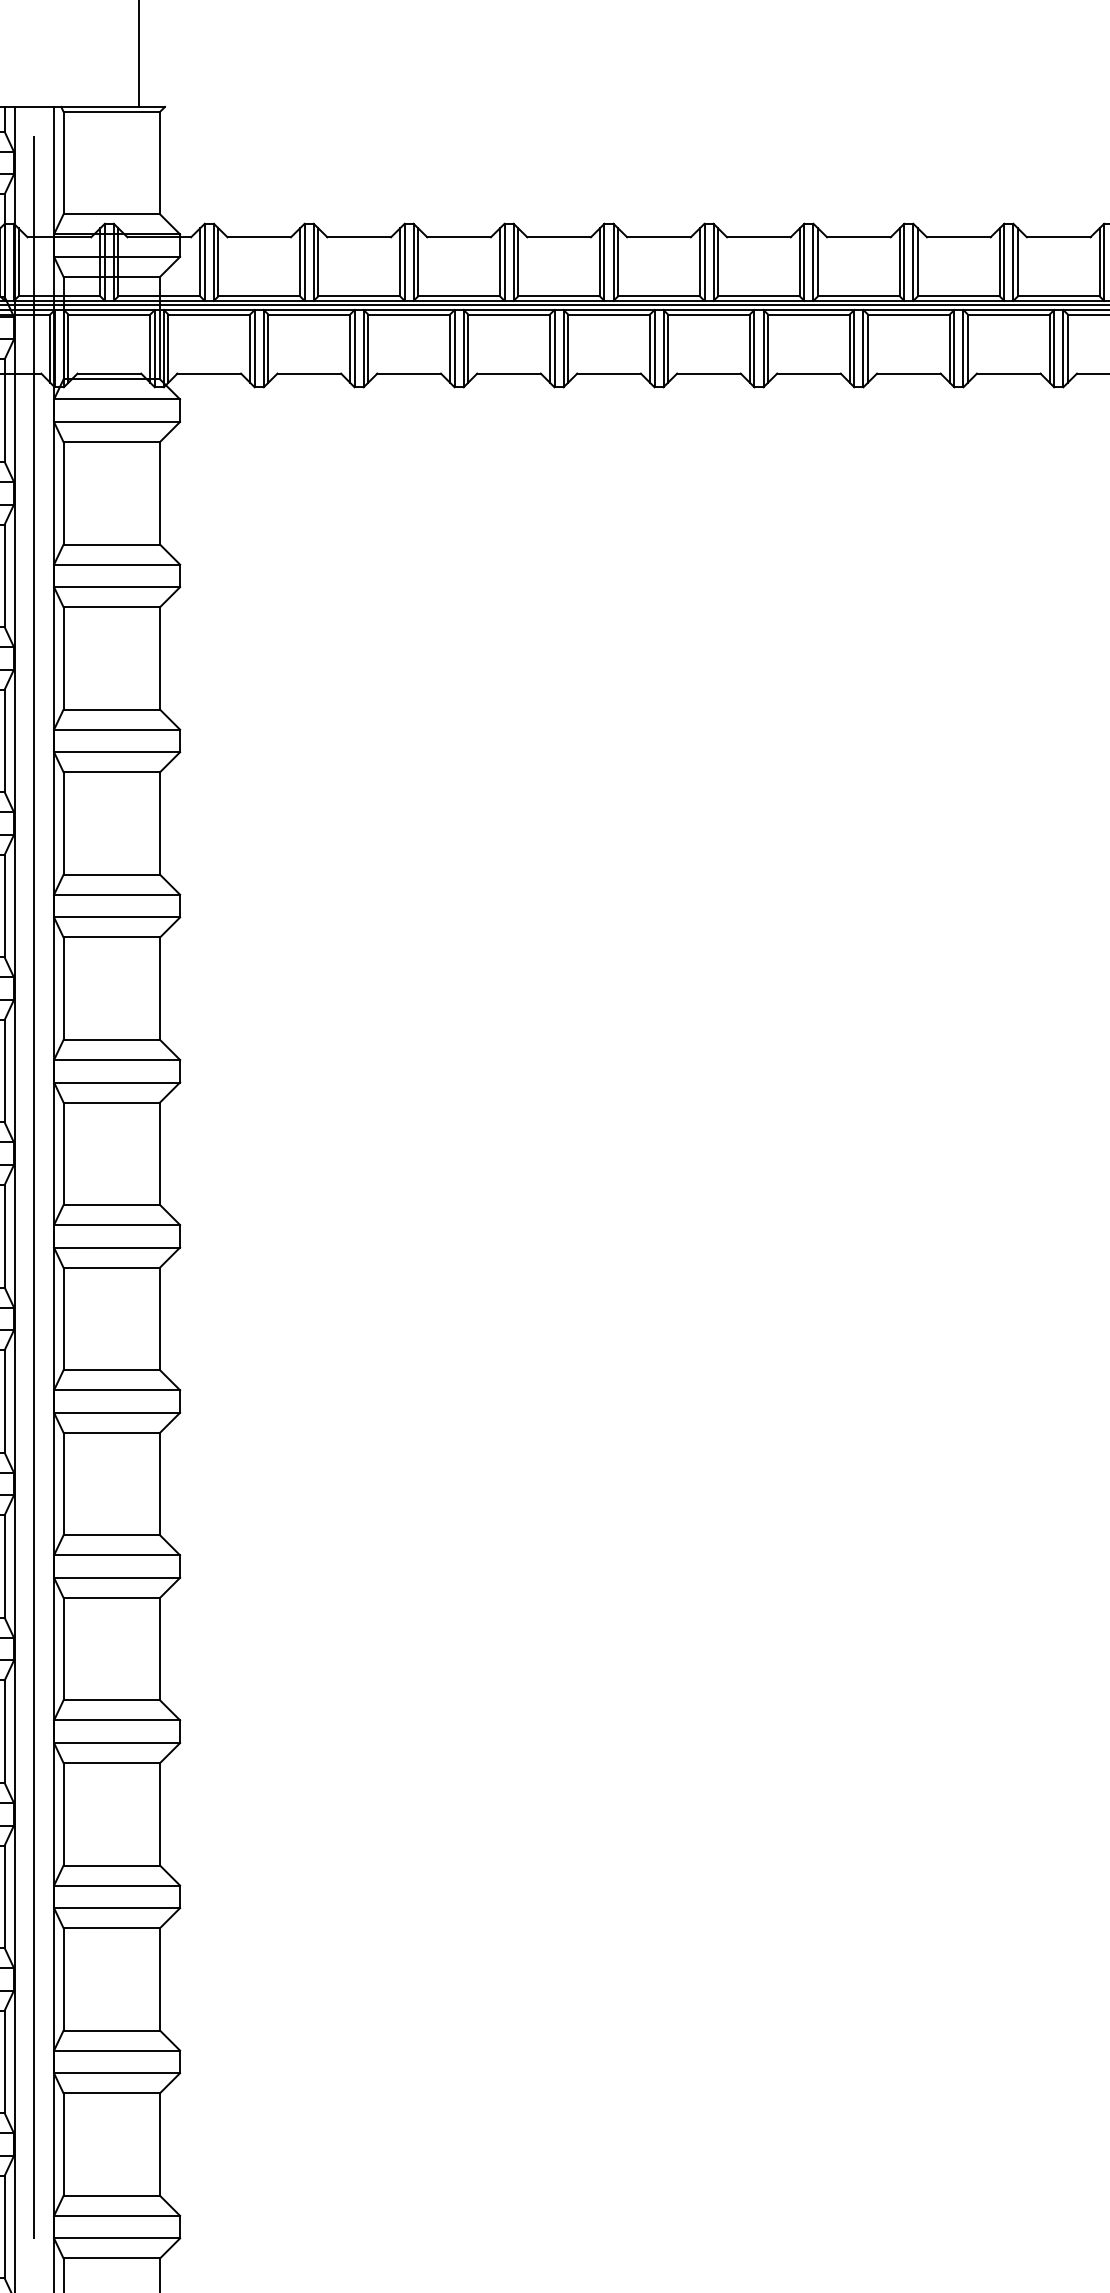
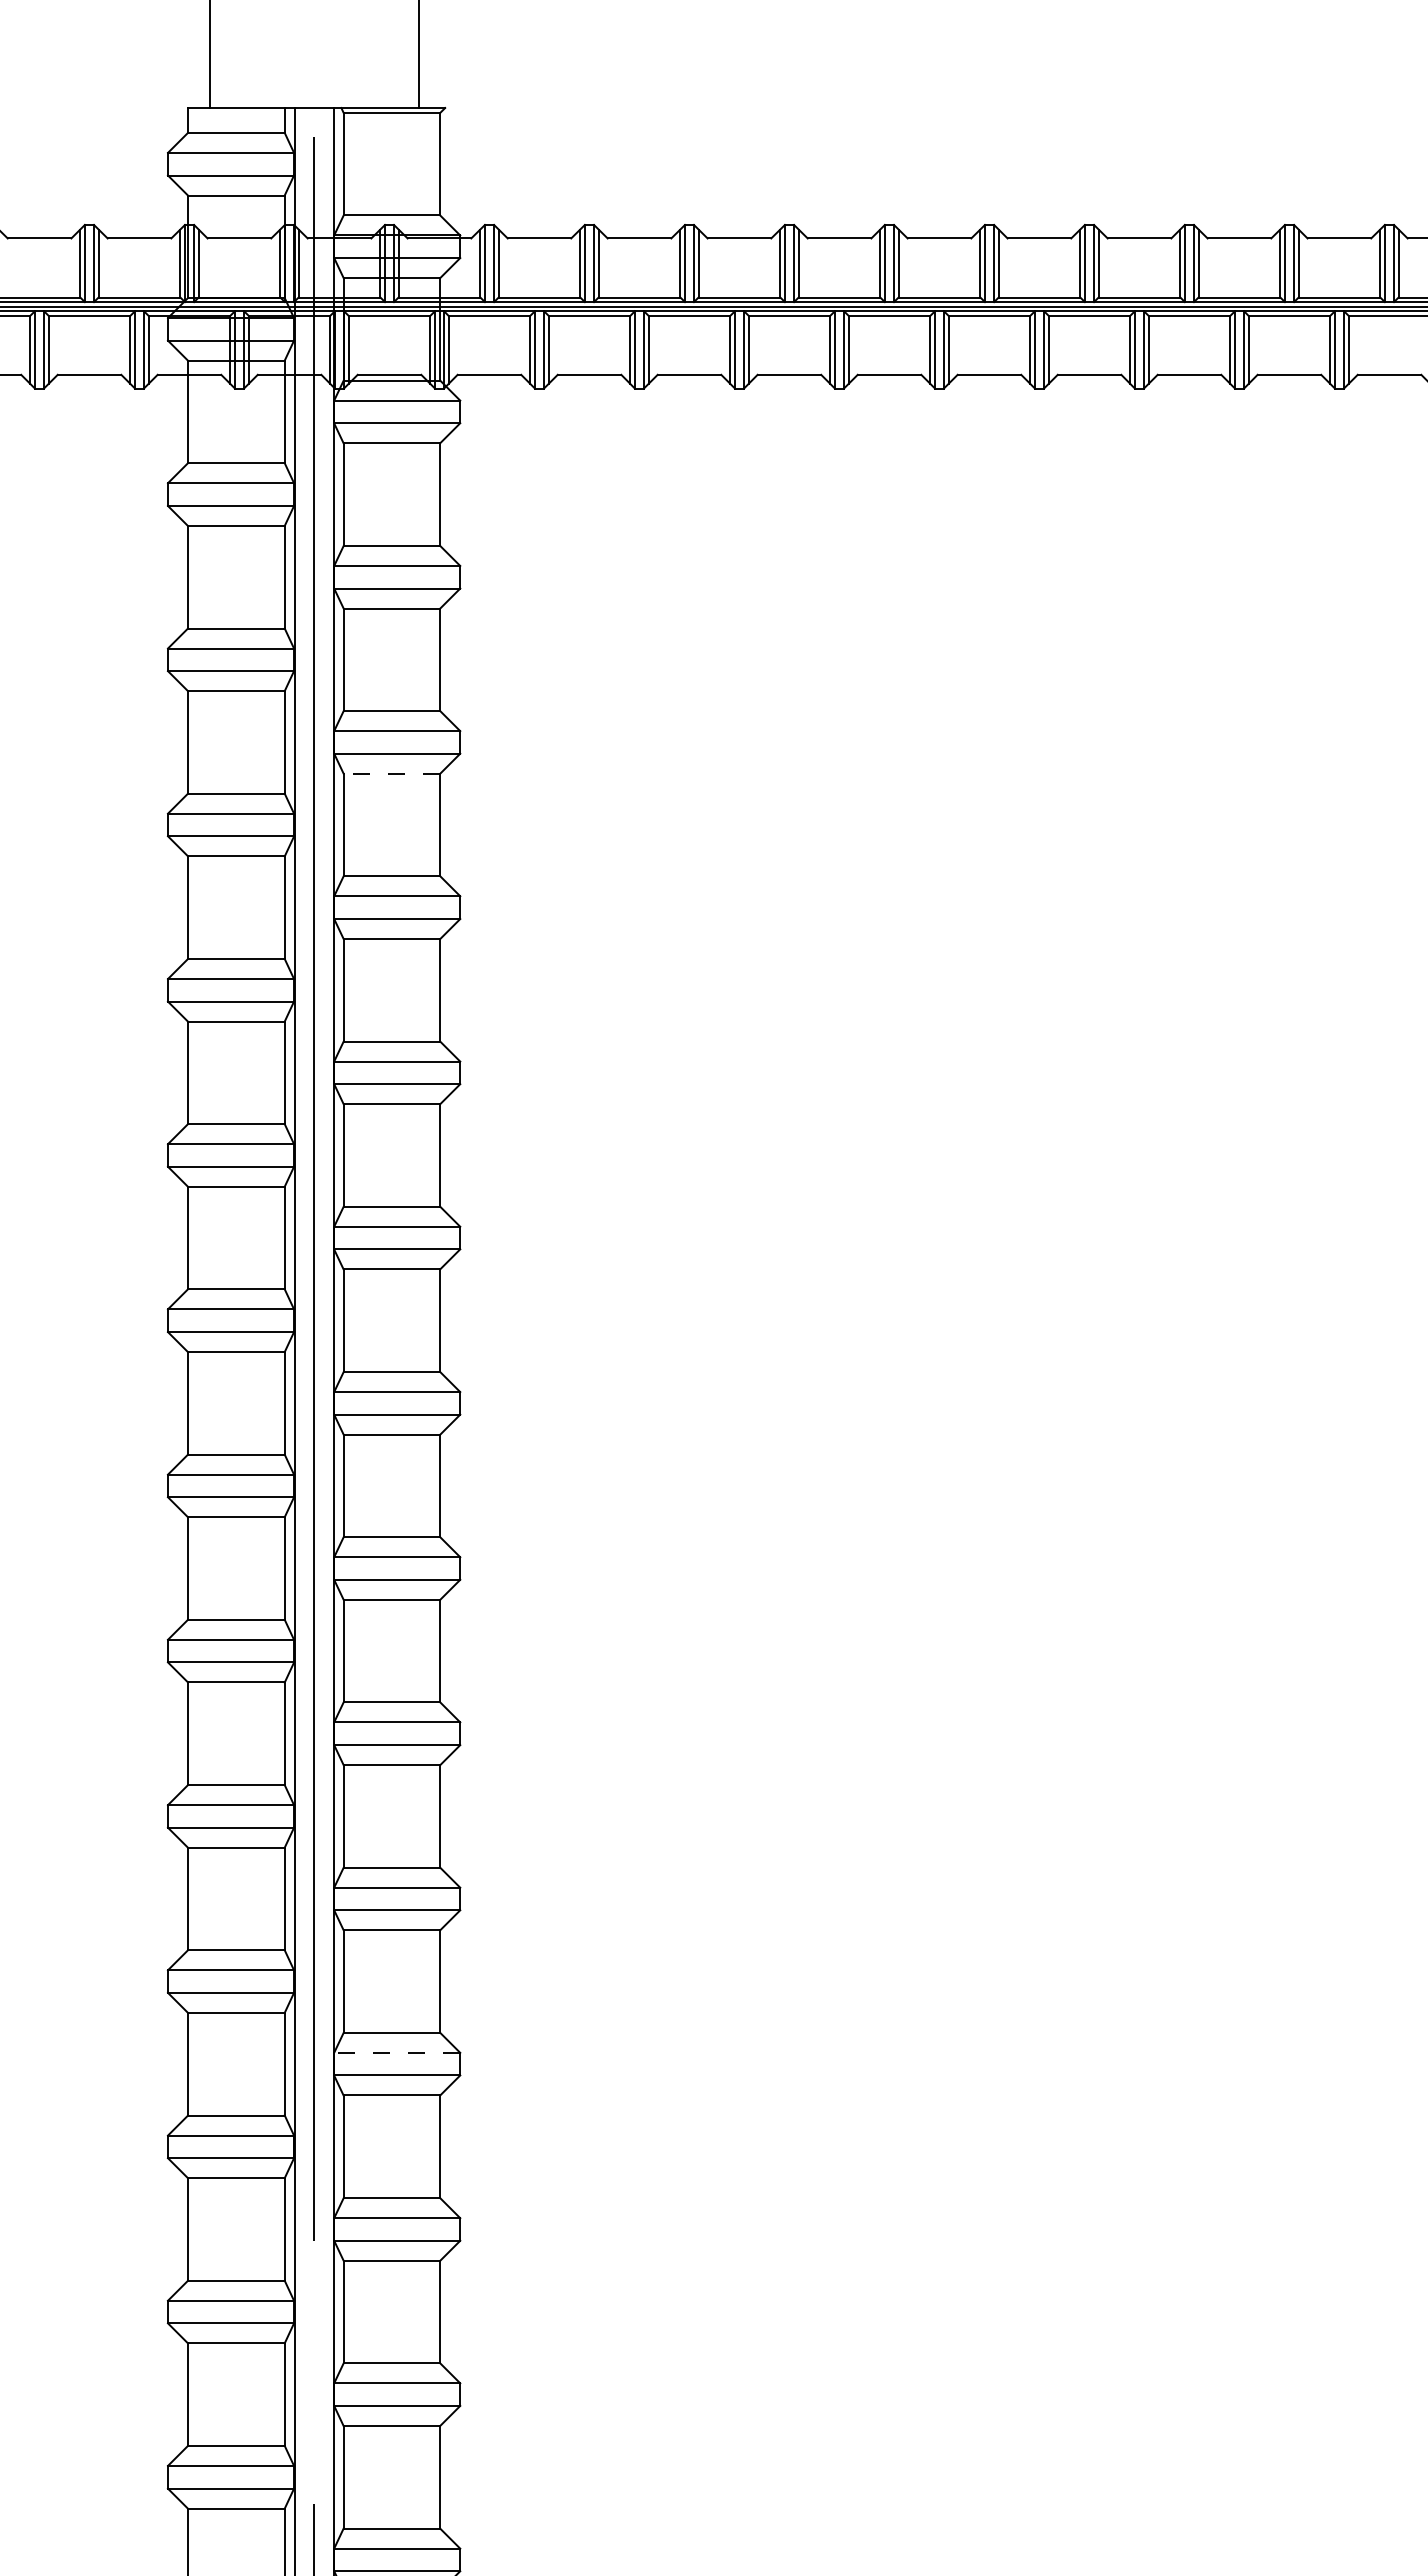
line: (111, 772) -> (391, 773), solid -> dashed
line: (116, 2050) -> (396, 2052), solid -> dashed

